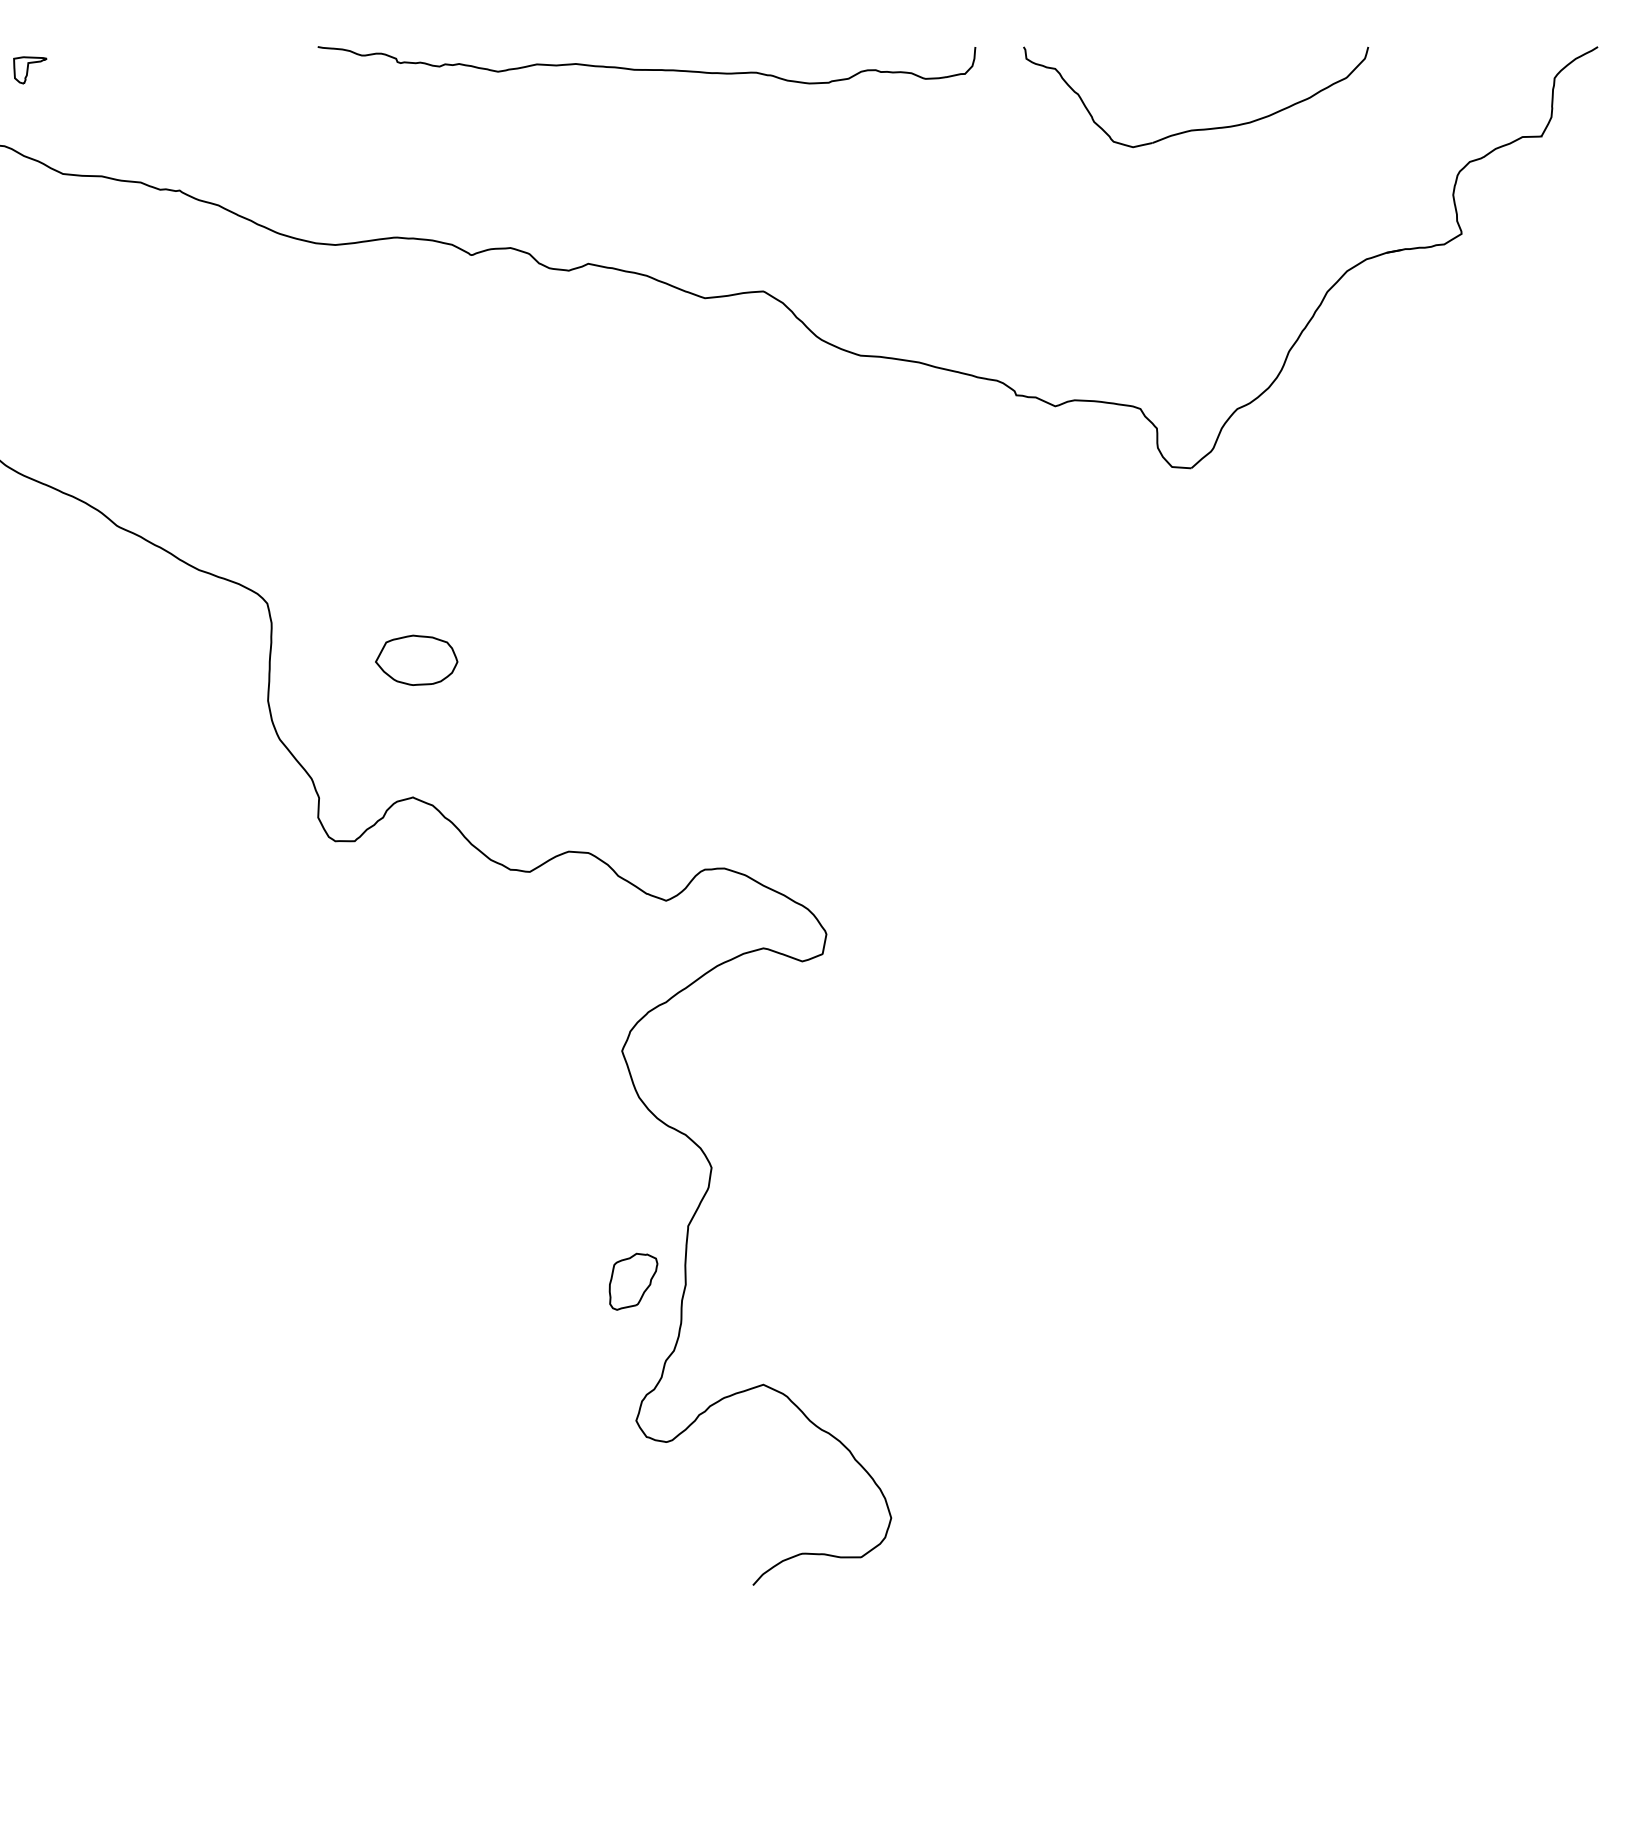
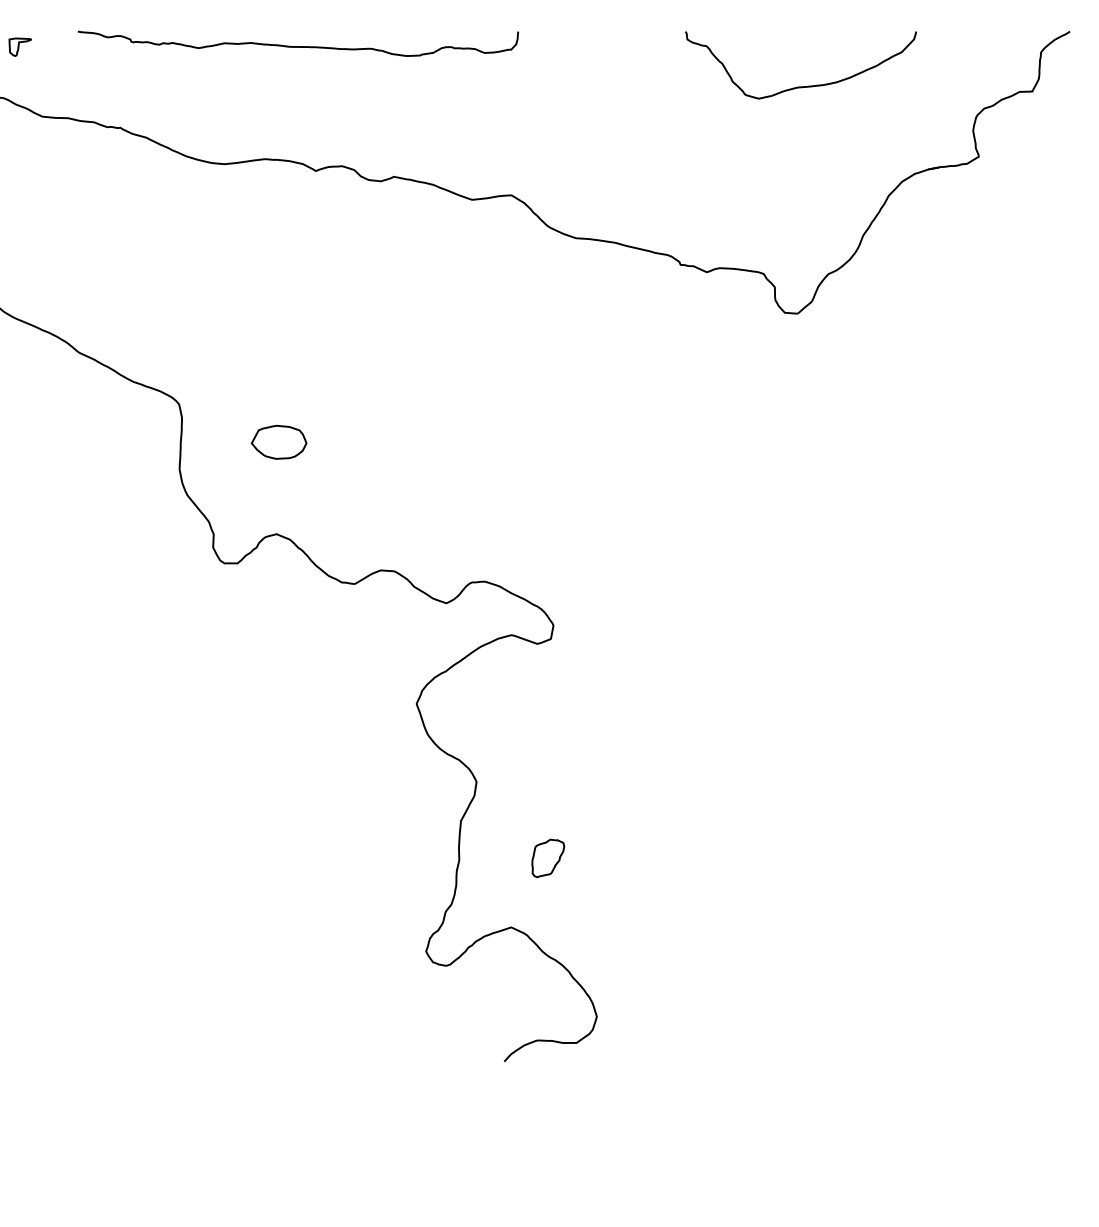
curve: (645, 69) -> (297, 46), moved
part: (633, 1281) -> (548, 858), moved

